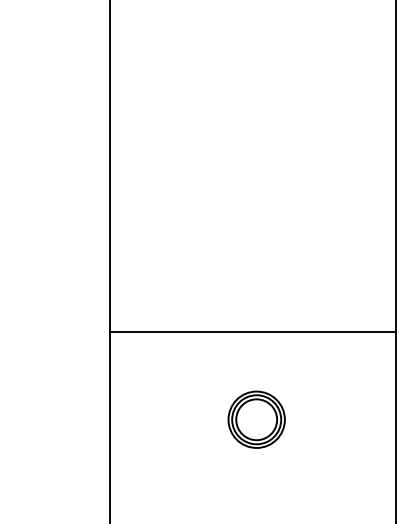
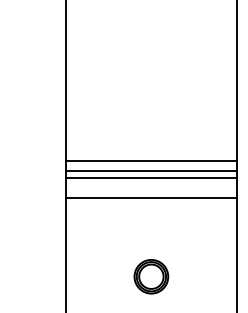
line: (251, 268) -> (150, 160), added
line: (251, 287) -> (150, 171), added
line: (251, 297) -> (150, 177), added
part: (256, 419) -> (151, 276), moved

